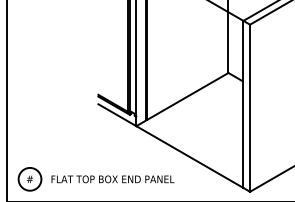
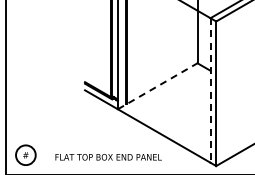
line: (182, 99) -> (157, 86), solid -> dashed
line: (243, 104) -> (210, 90), solid -> dashed
text: (112, 179) -> (108, 157), moved

